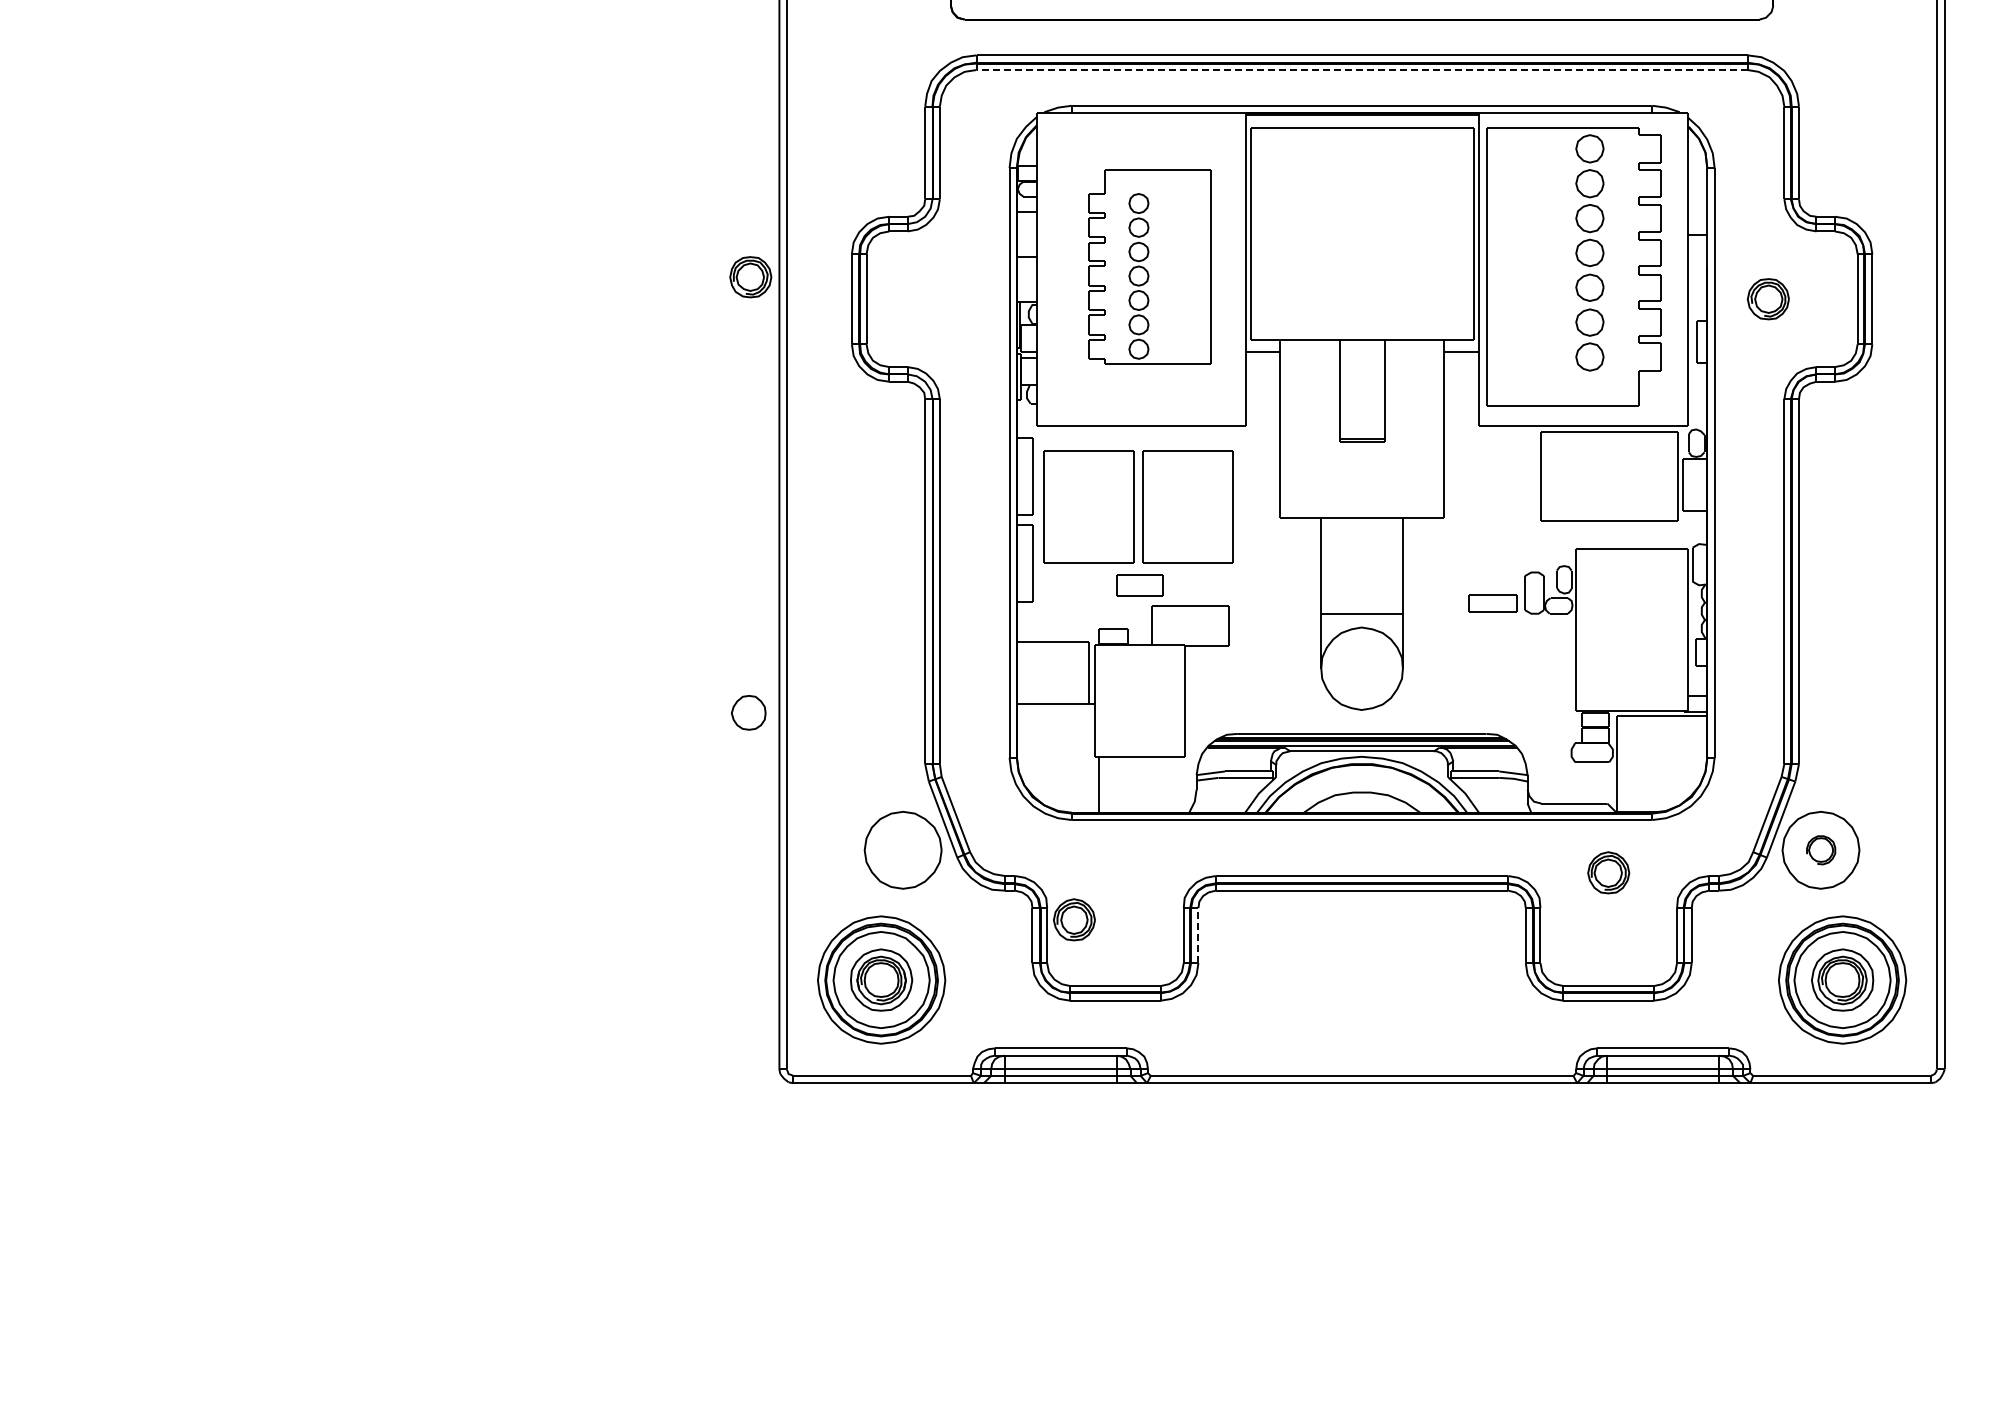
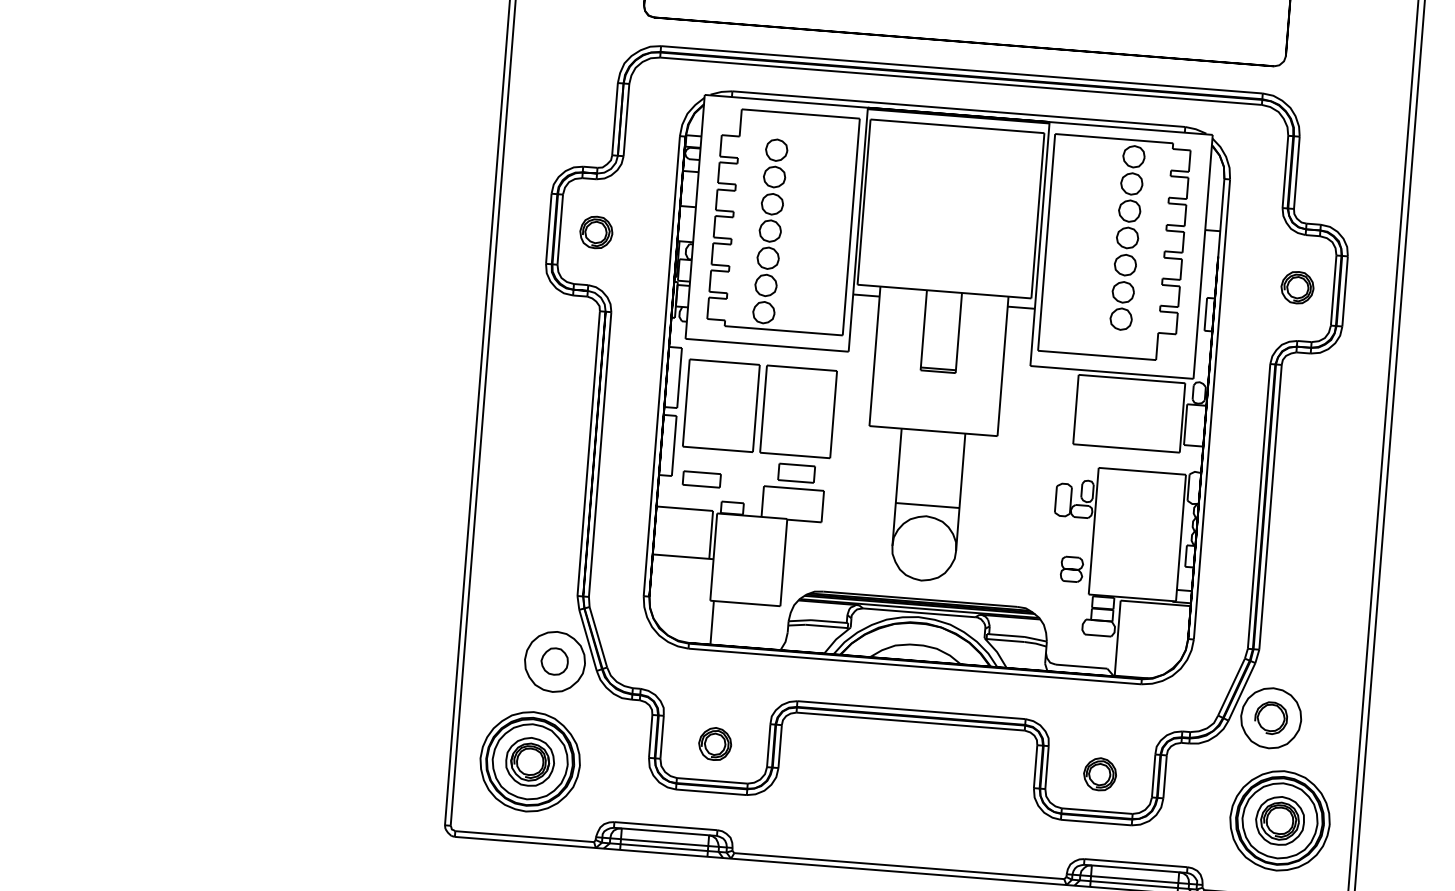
line: (1362, 70) -> (961, 81), dashed -> solid
part: (1149, 266) -> (783, 221), size x1.43
part: (750, 277) -> (596, 232), moved
part: (1767, 299) -> (1296, 287), moved
part: (1139, 585) -> (796, 472), moved
part: (1492, 603) -> (701, 479), moved
part: (1551, 680) -> (1071, 569), added
part: (748, 712) -> (554, 661), moved
part: (1821, 850) -> (1271, 718), size x1.43
part: (1608, 872) -> (1099, 774), moved
part: (1074, 919) -> (715, 743), moved
line: (1198, 935) -> (780, 746), dashed -> solid

